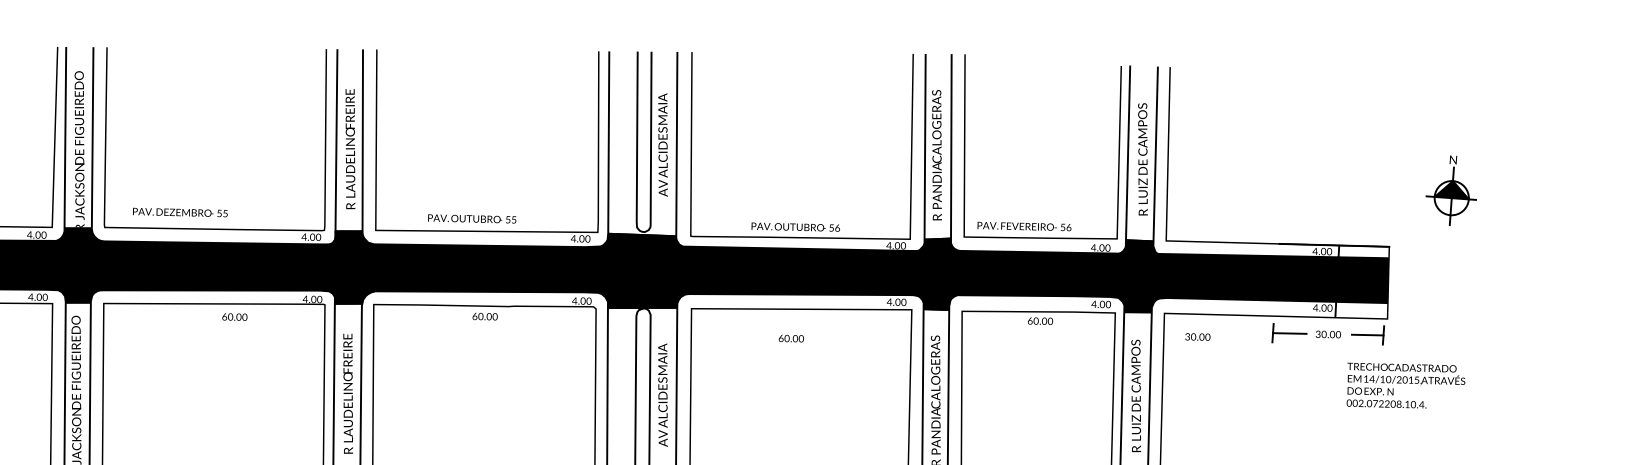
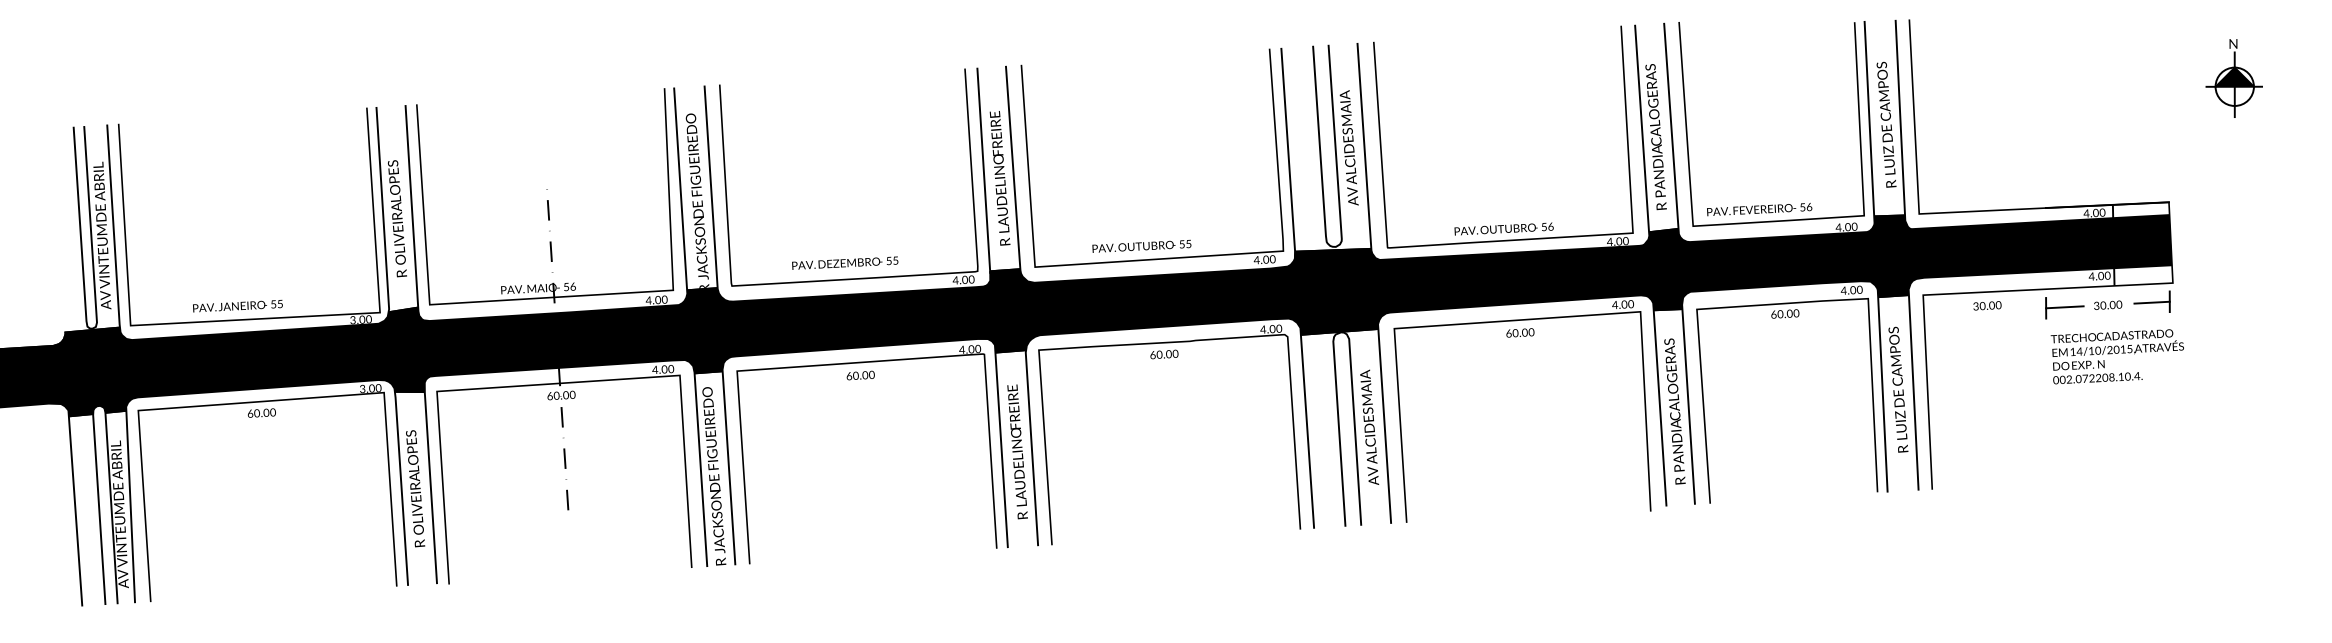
part: (1451, 190) -> (2233, 78), moved
text: (180, 211) -> (845, 262), moved
text: (234, 317) -> (860, 375), moved
text: (1197, 336) -> (1987, 305), moved
text: (791, 338) -> (1520, 332), moved
text: (1404, 385) -> (2116, 356), moved

